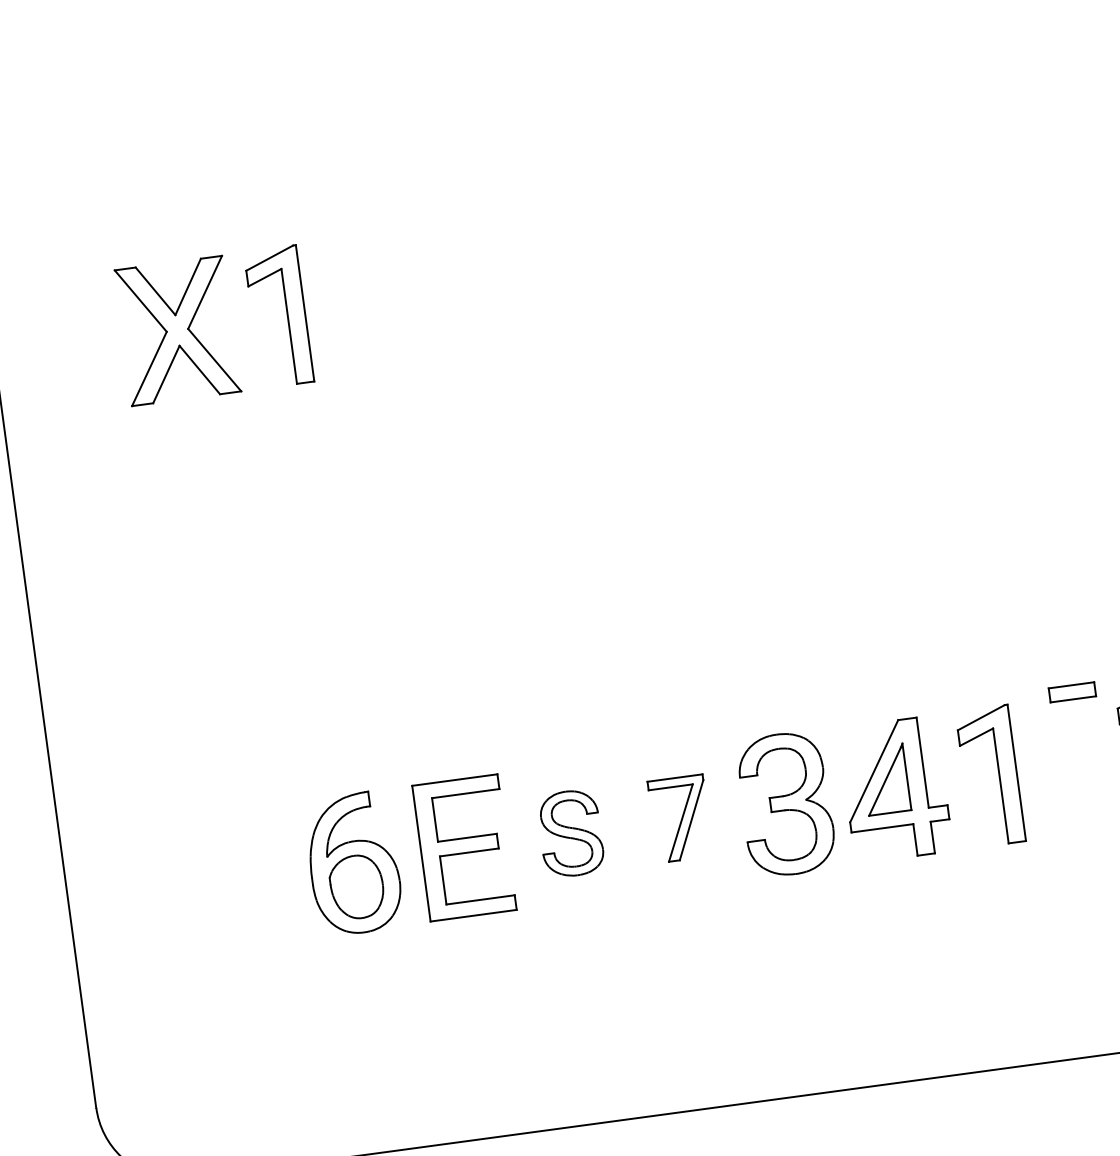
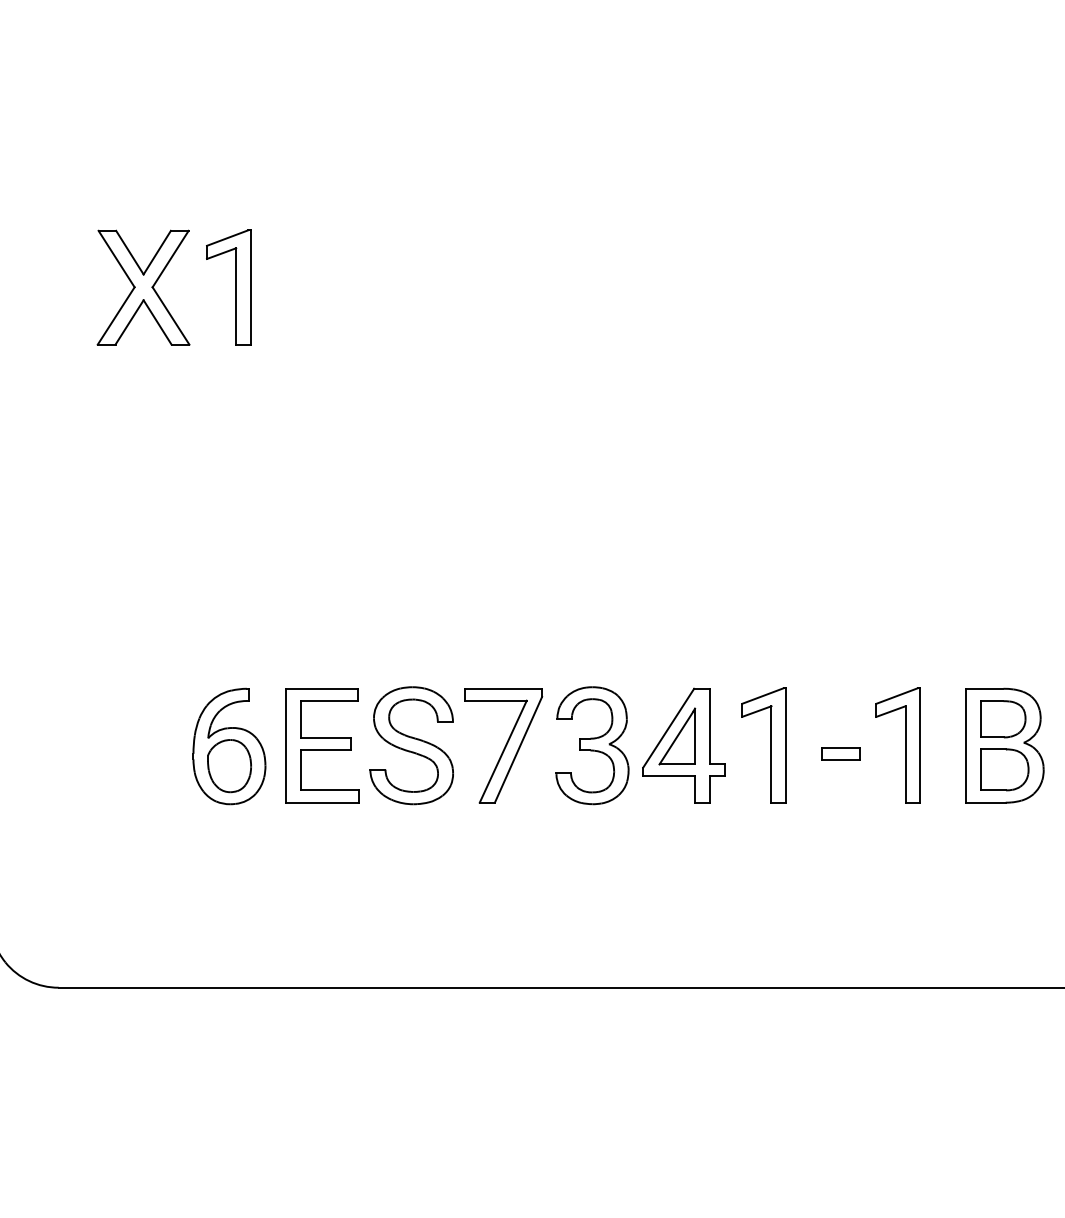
part: (1071, 691) -> (840, 753), moved
part: (680, 818) -> (503, 745), size x1.67
part: (570, 833) -> (411, 745), size x1.67

